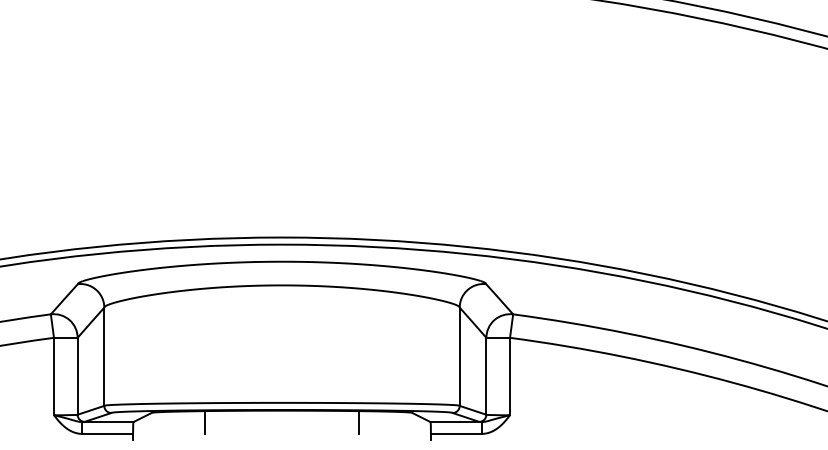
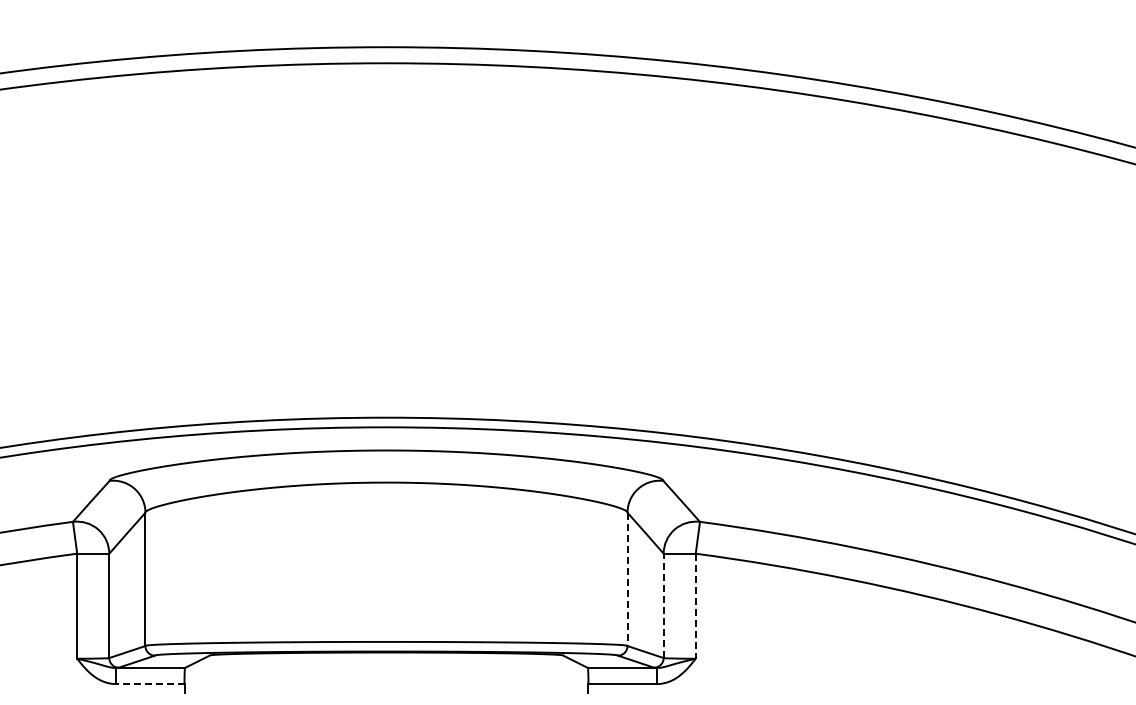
line: (459, 356) -> (627, 579), solid -> dashed
line: (486, 376) -> (663, 605), solid -> dashed
line: (509, 376) -> (695, 606), solid -> dashed
line: (205, 422) -> (282, 668), removed
line: (358, 422) -> (490, 668), removed
line: (107, 434) -> (149, 684), solid -> dashed

